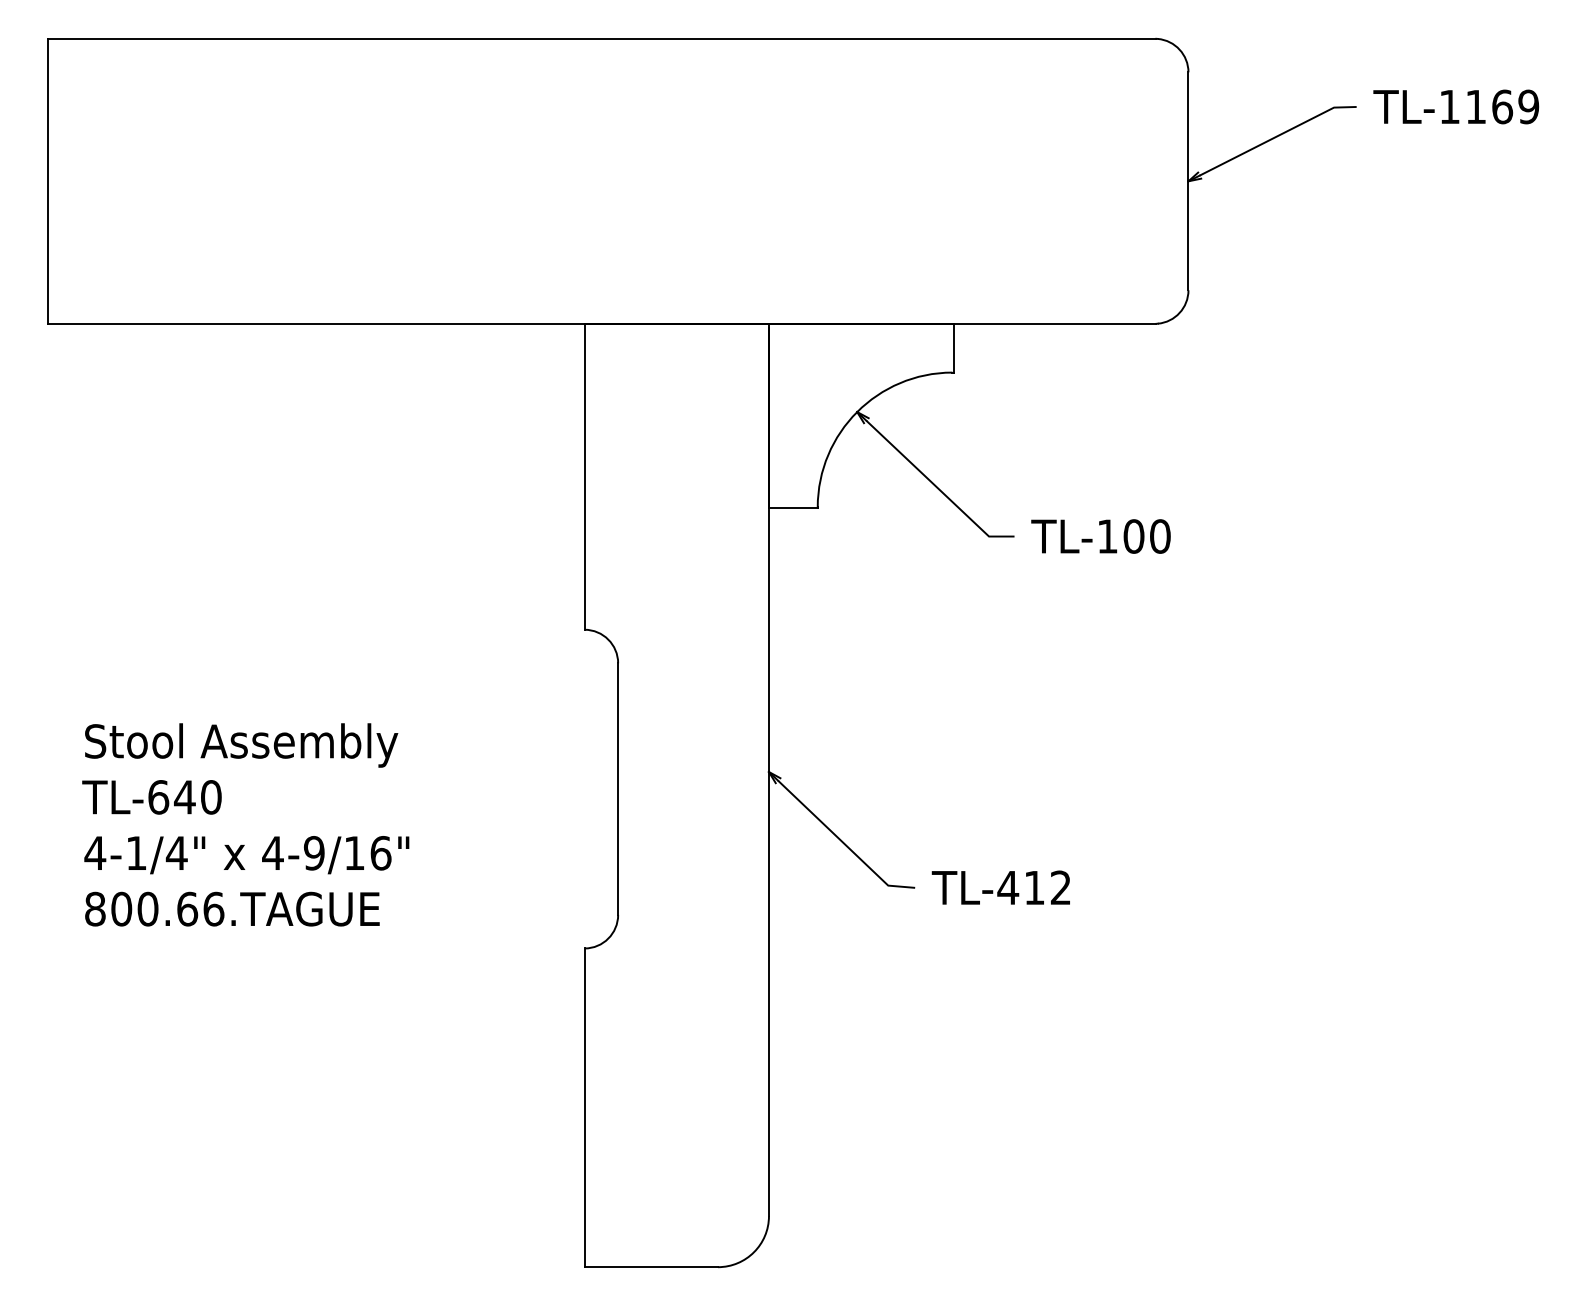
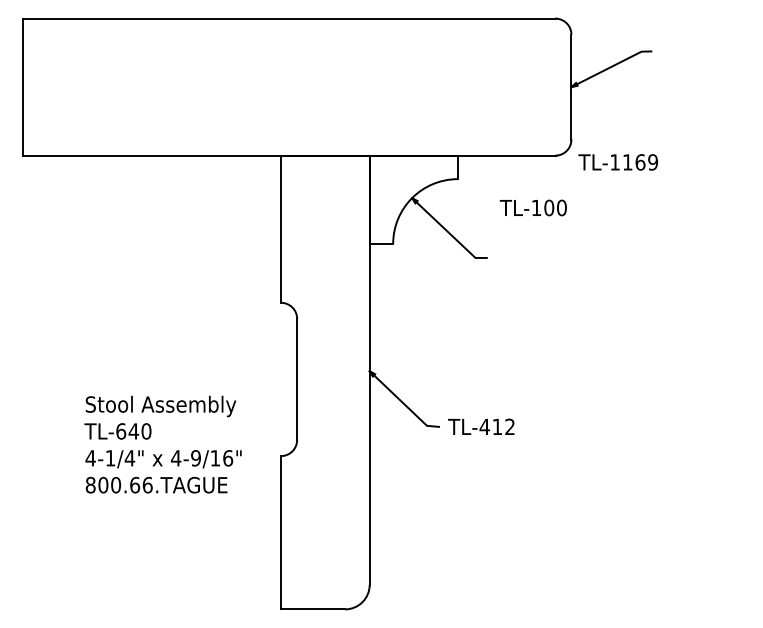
text: (1454, 107) -> (617, 162), moved
text: (1099, 535) -> (532, 207), moved
text: (244, 824) -> (162, 444), moved

